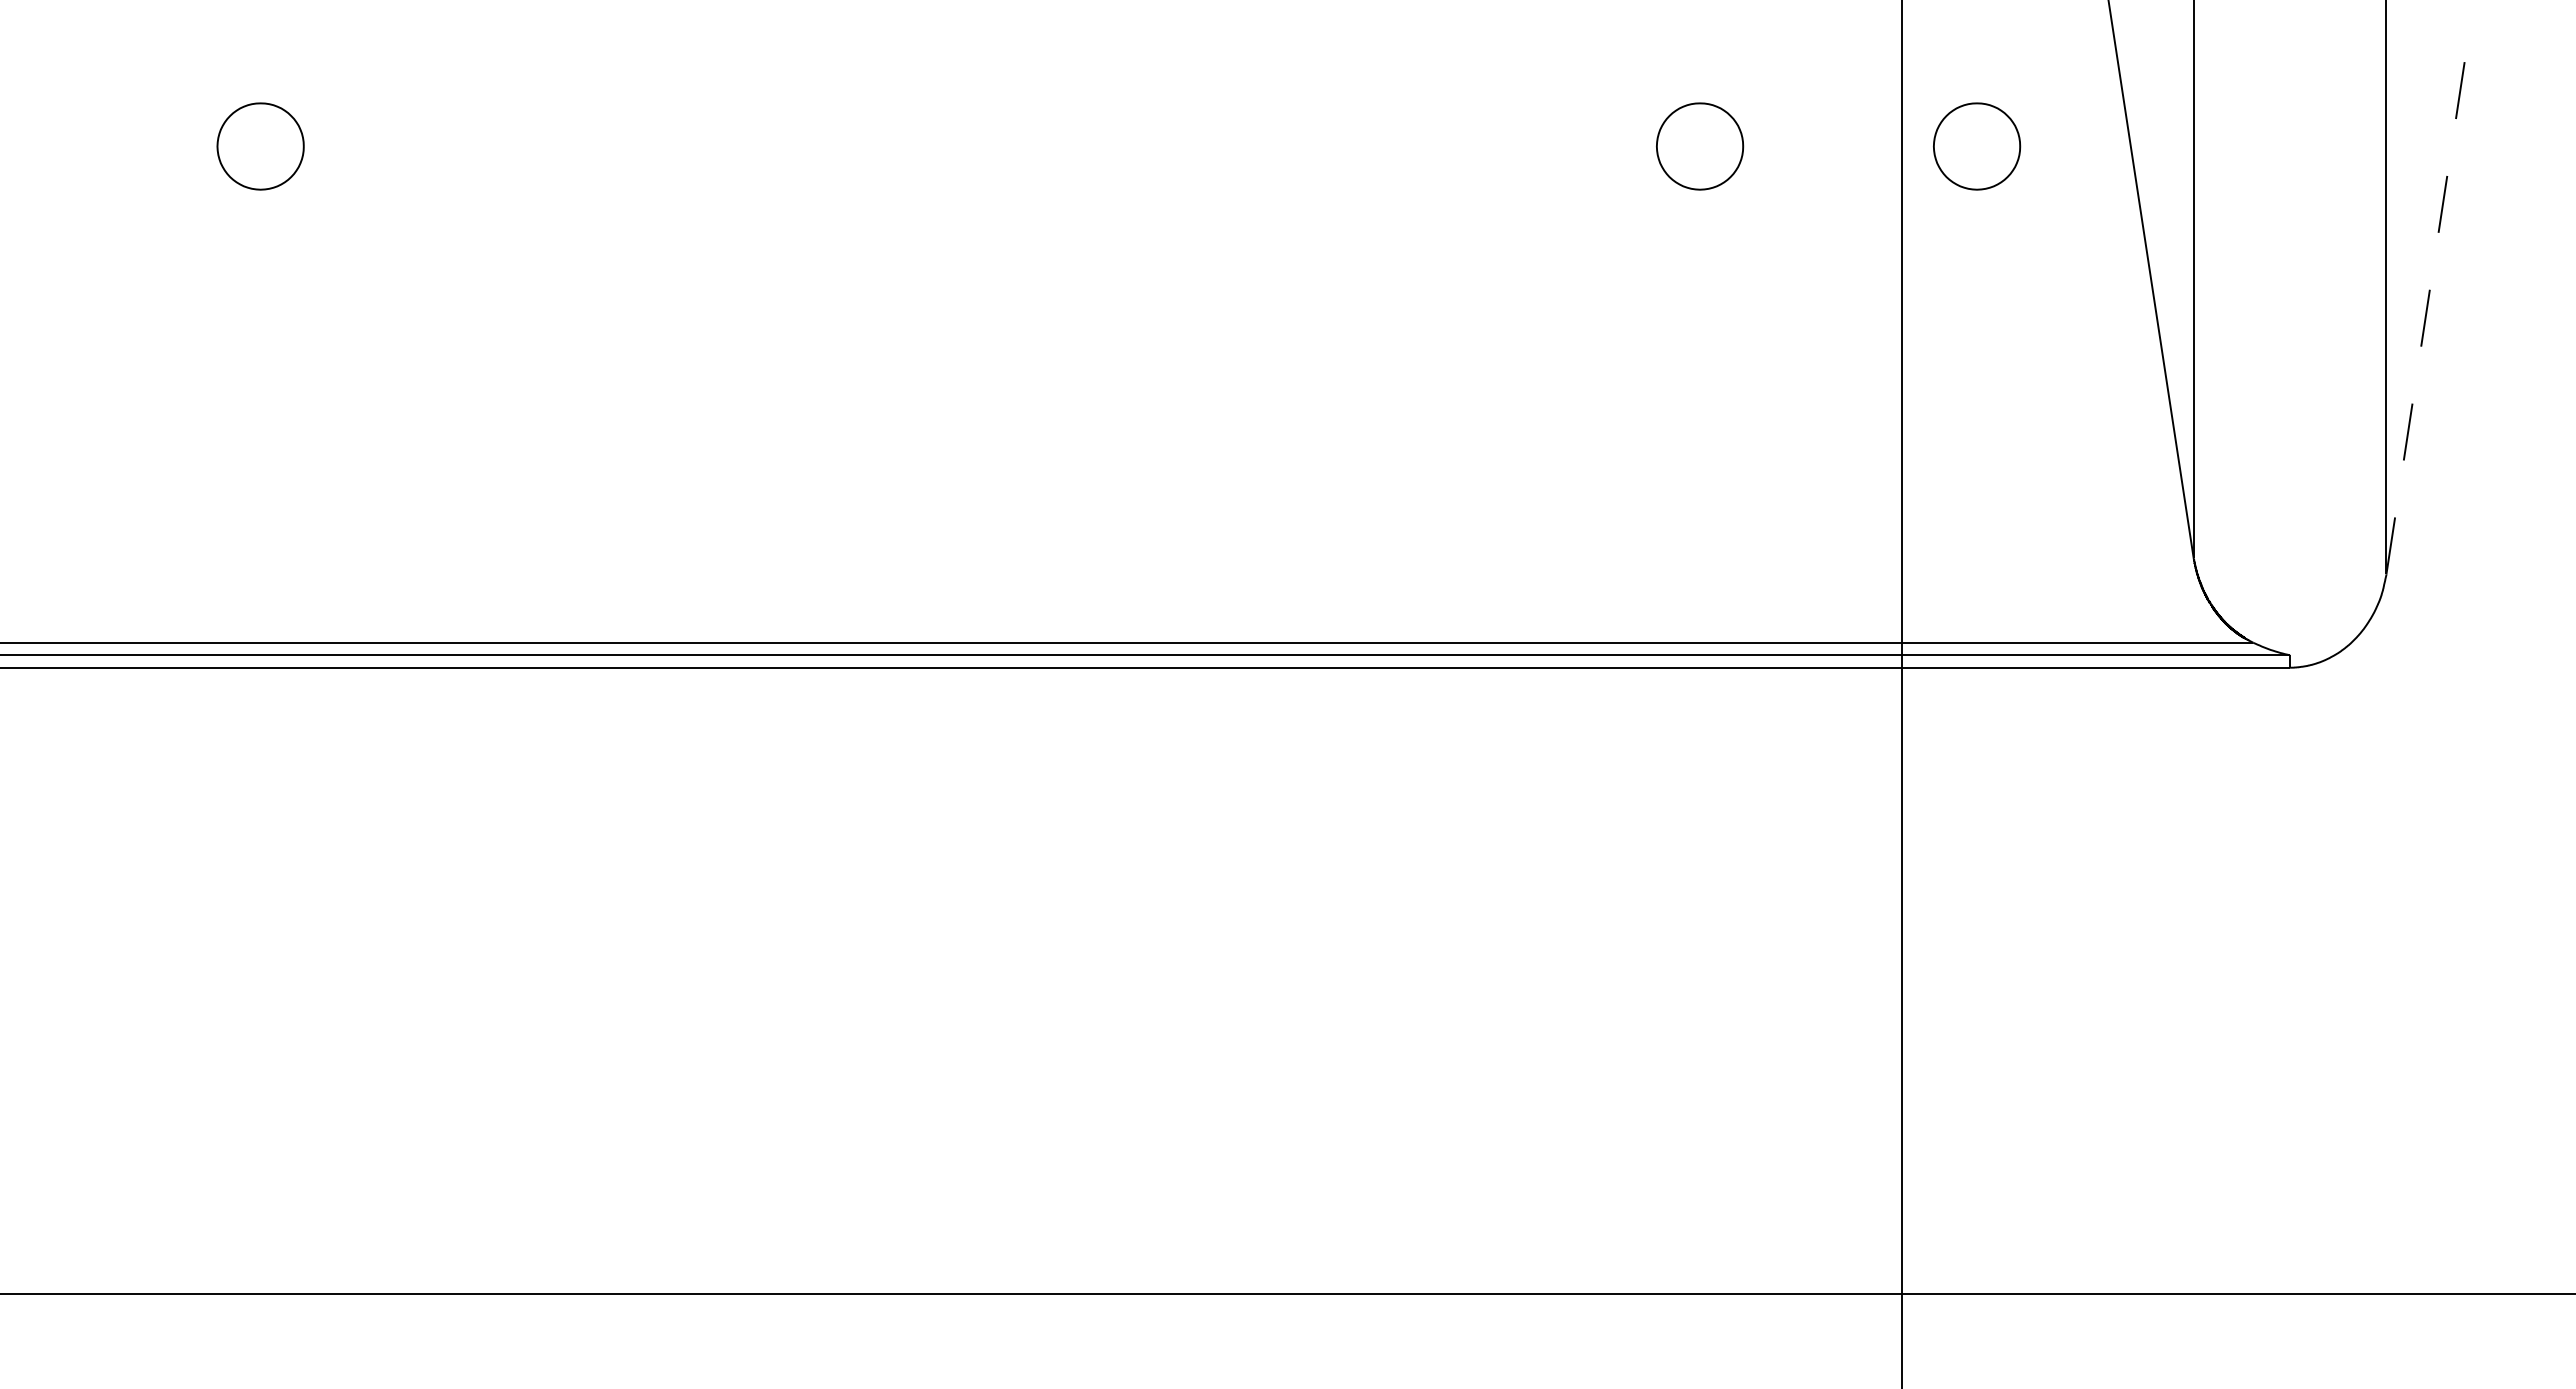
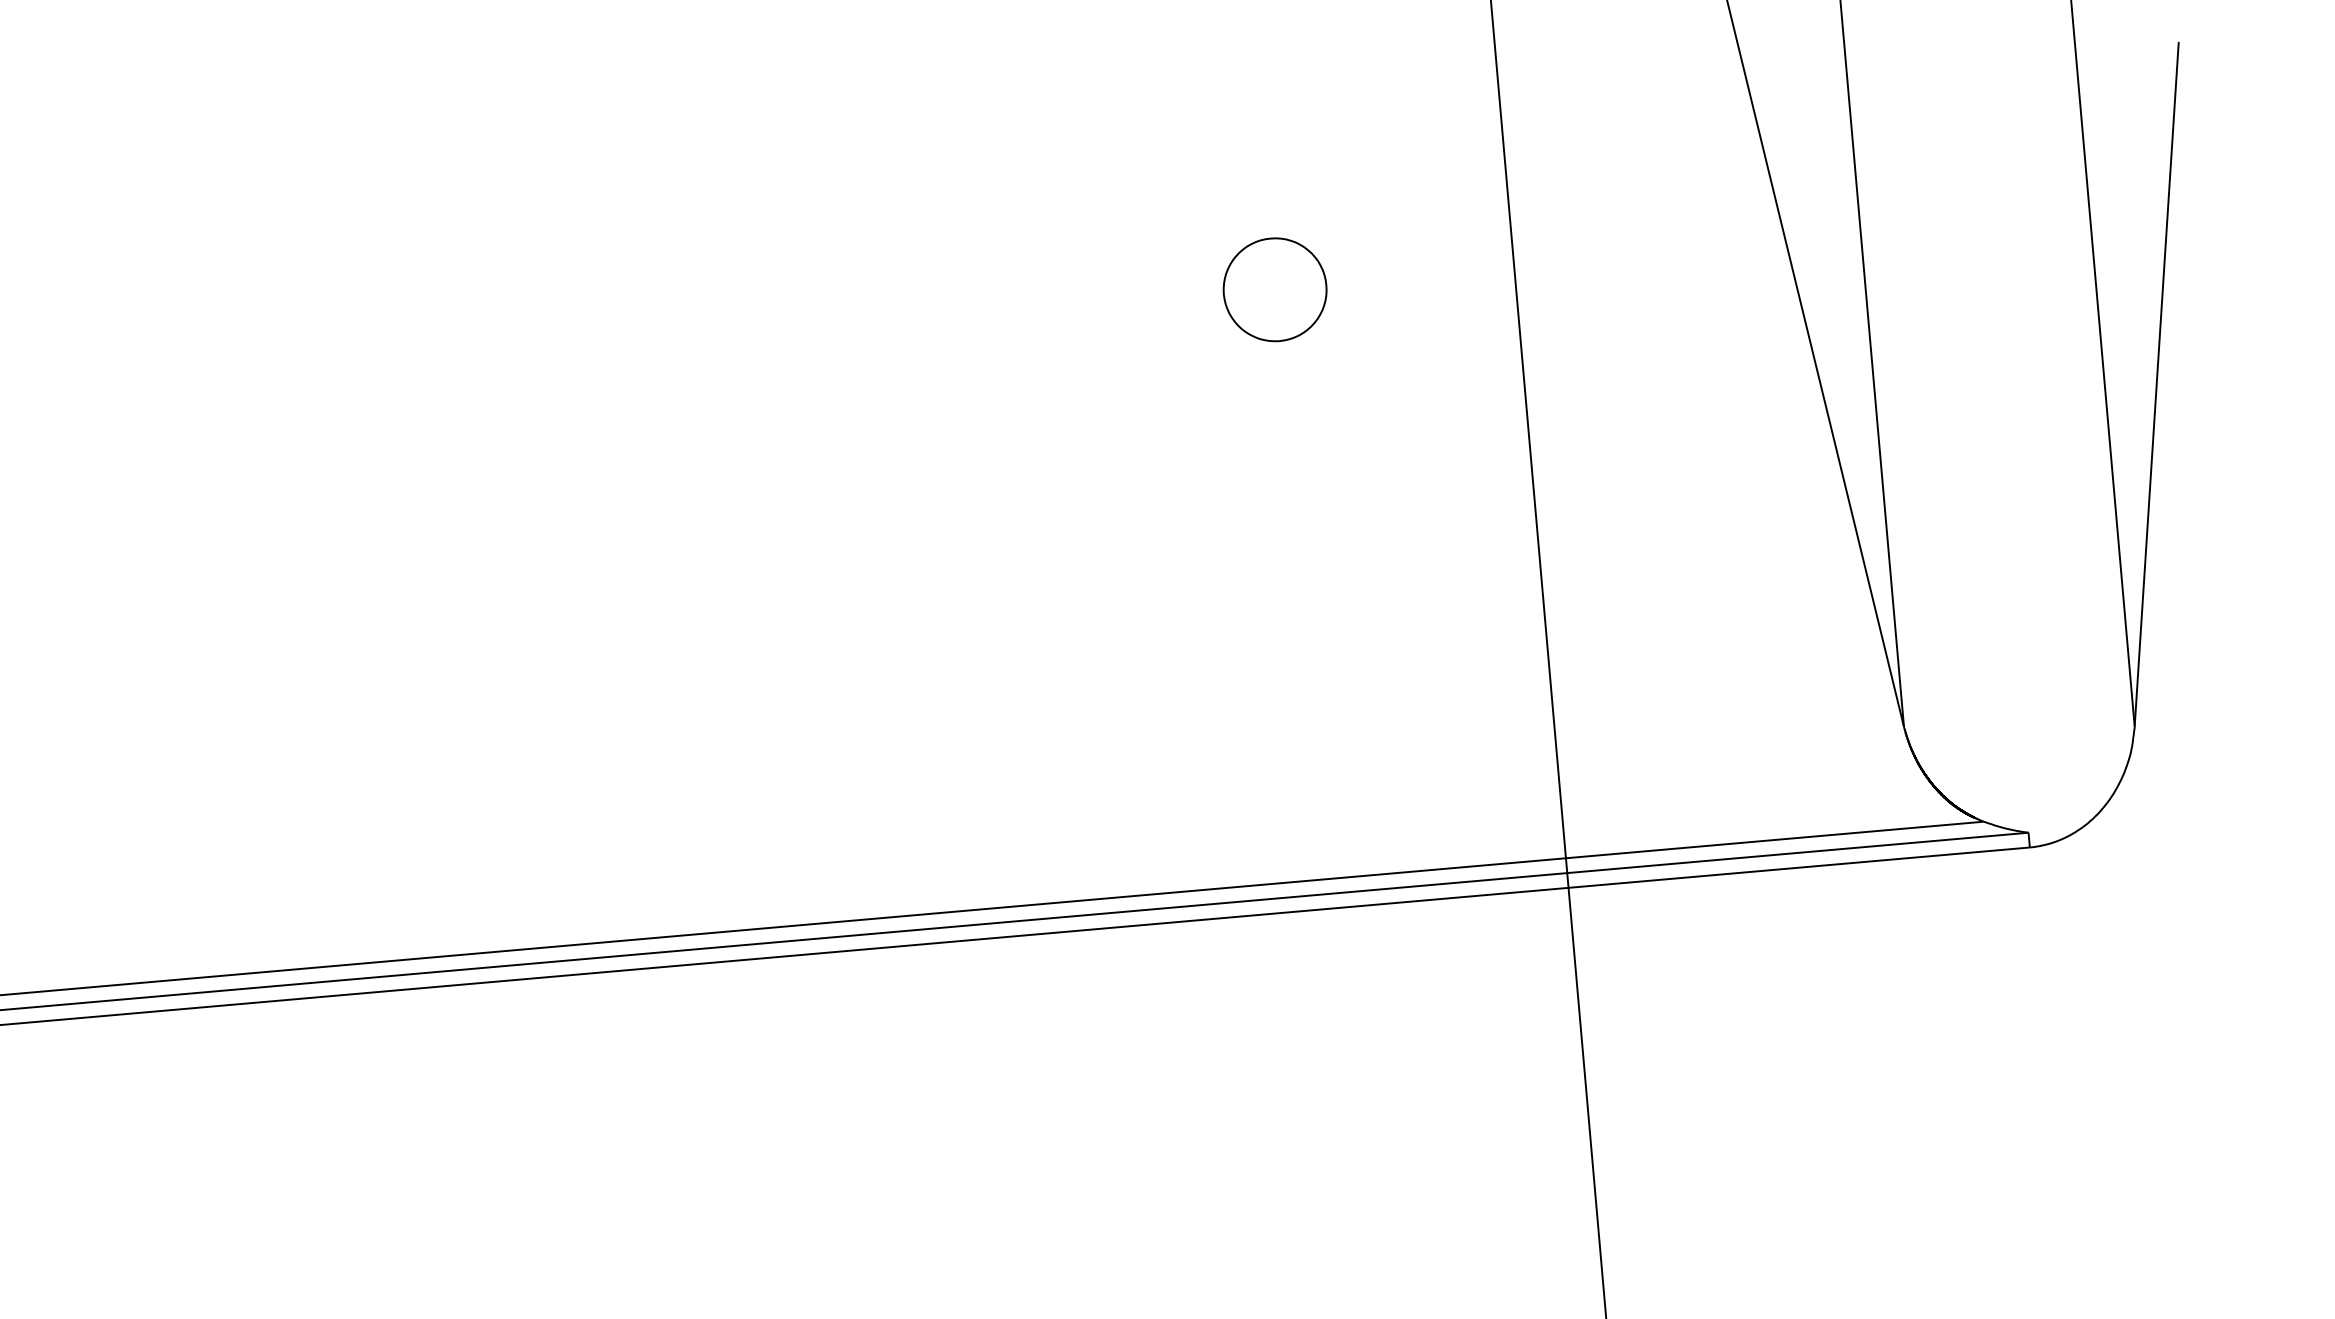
part: (1977, 146) -> (1604, 260), removed
line: (2429, 289) -> (2156, 383), dashed -> solid

